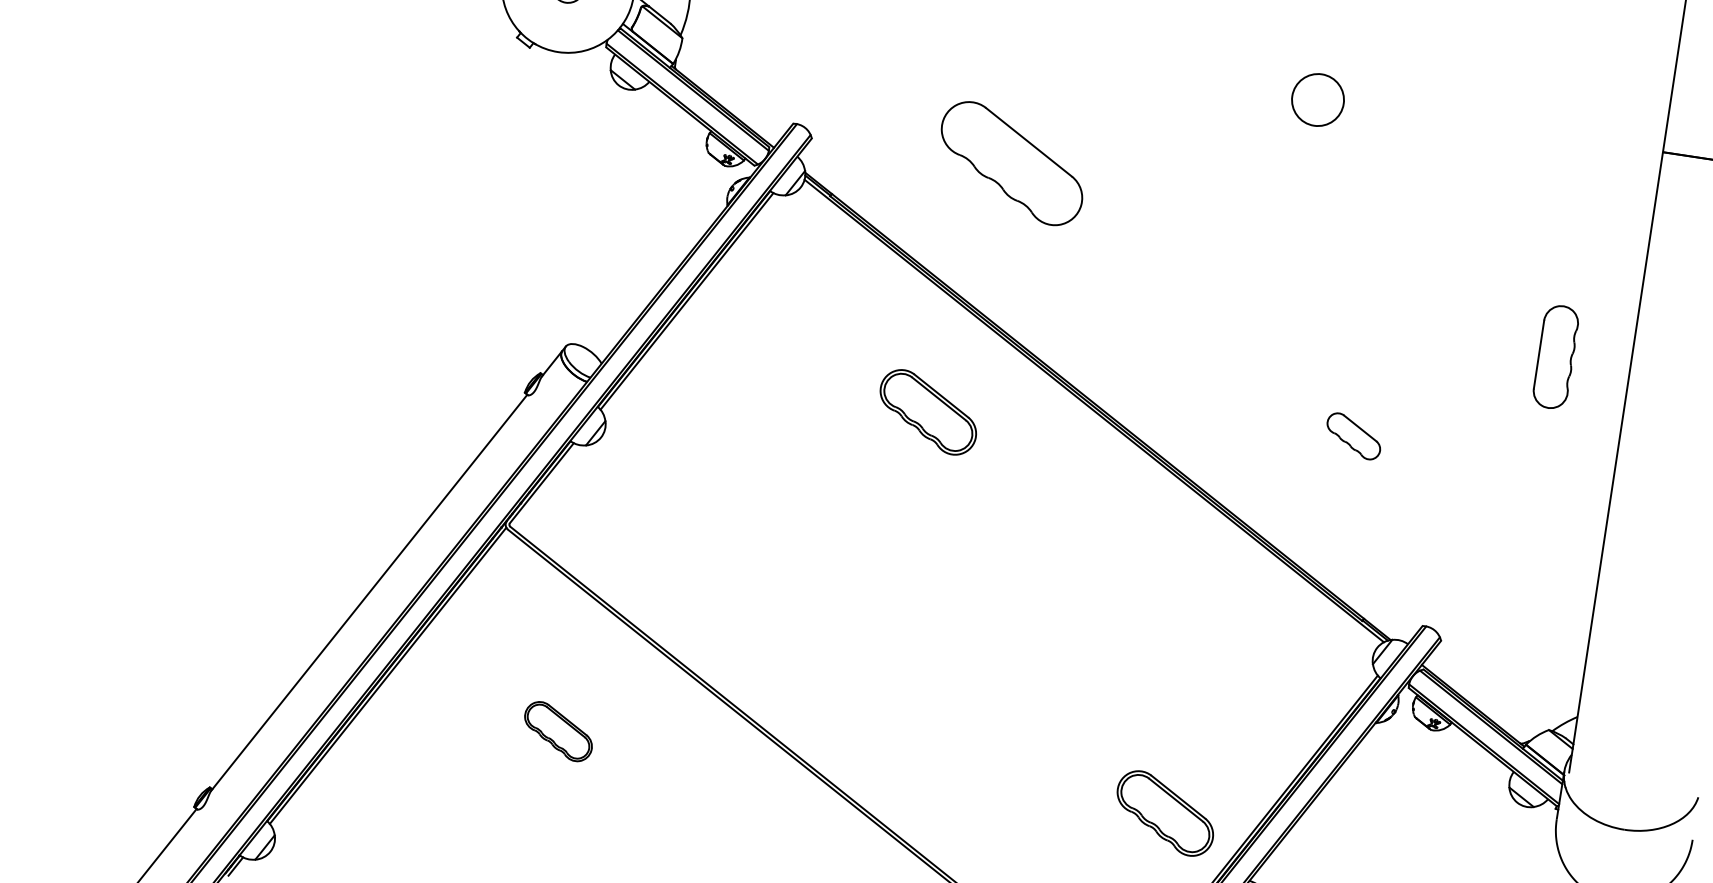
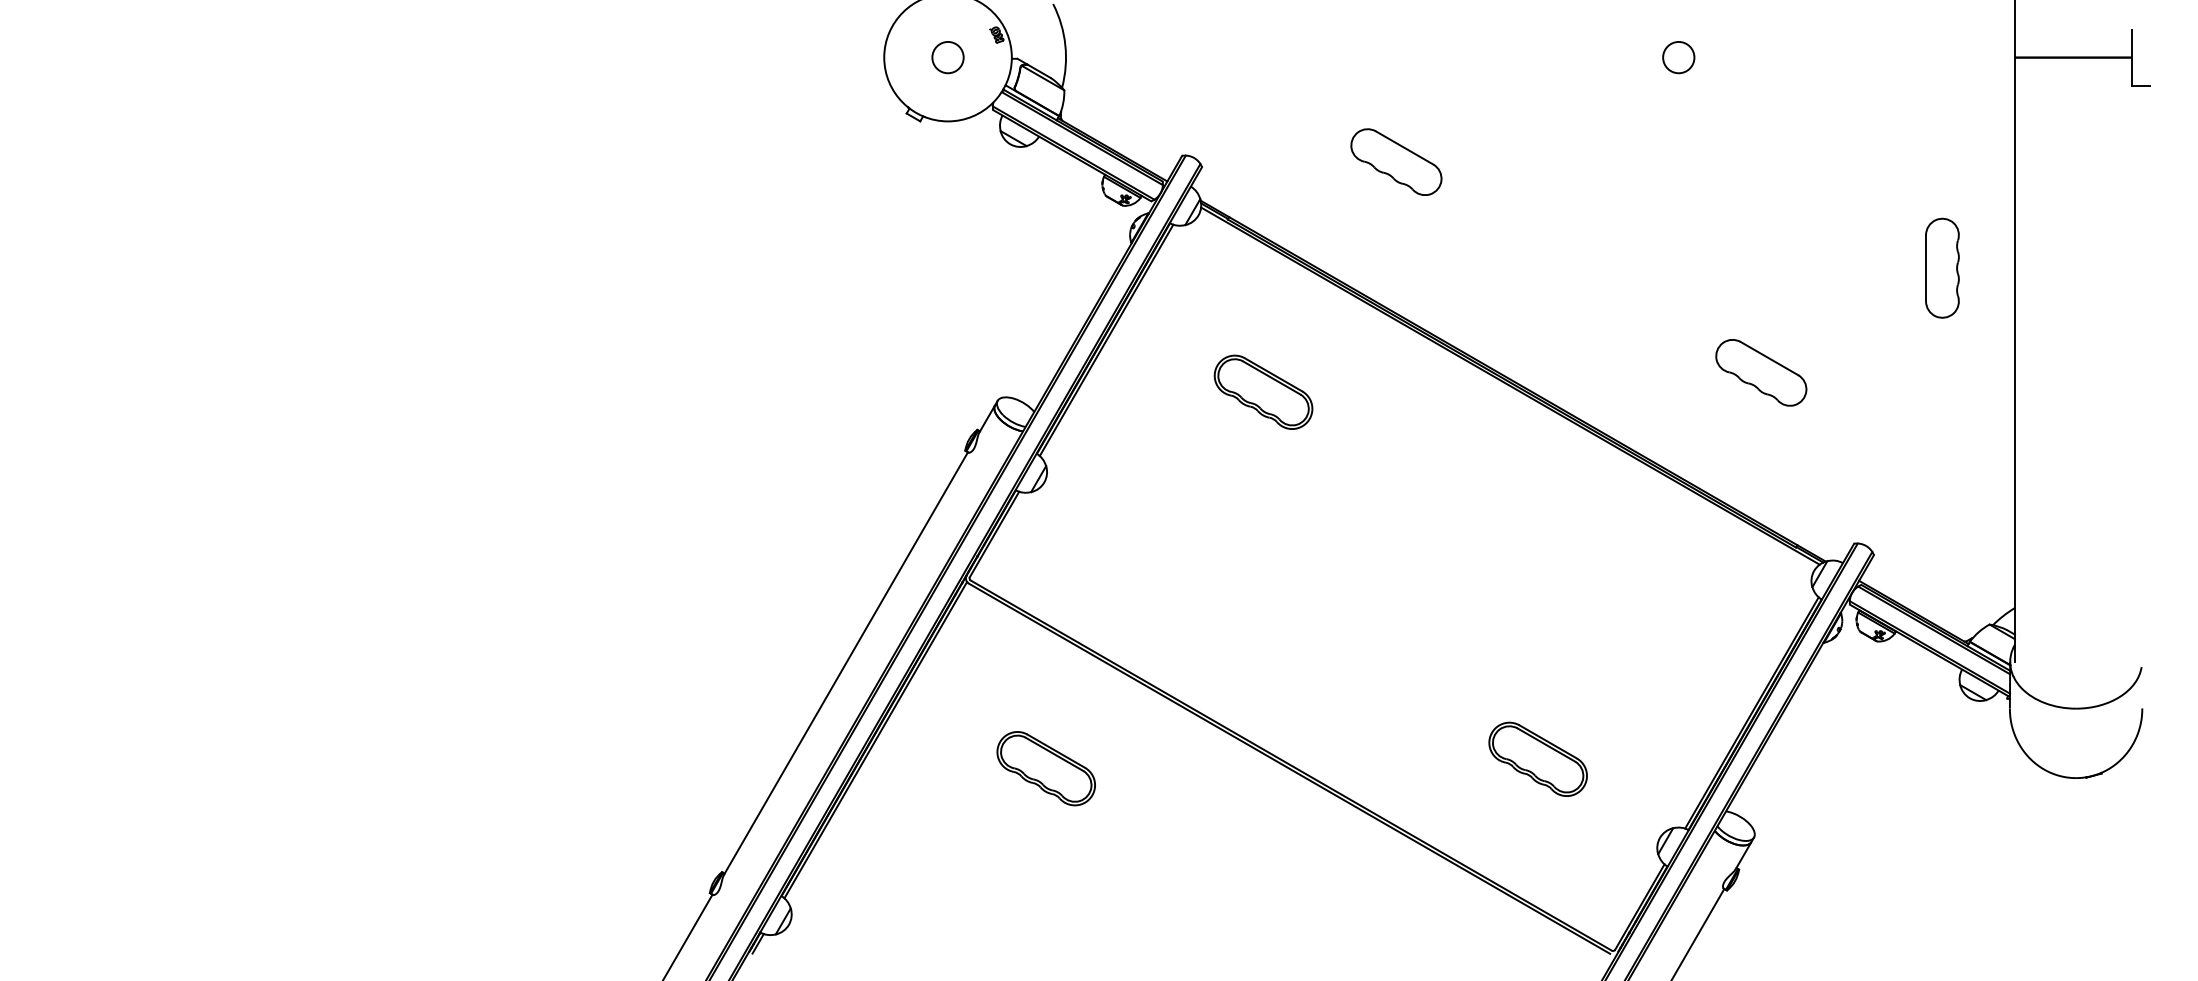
circle: (1317, 99) -> (1678, 57), size x0.62
part: (1012, 162) -> (1396, 161), size x0.62
part: (928, 411) -> (1263, 391), moved
part: (1354, 436) -> (1761, 372), size x1.67
part: (557, 731) -> (1045, 768), size x1.43
part: (1164, 812) -> (1537, 758), moved

